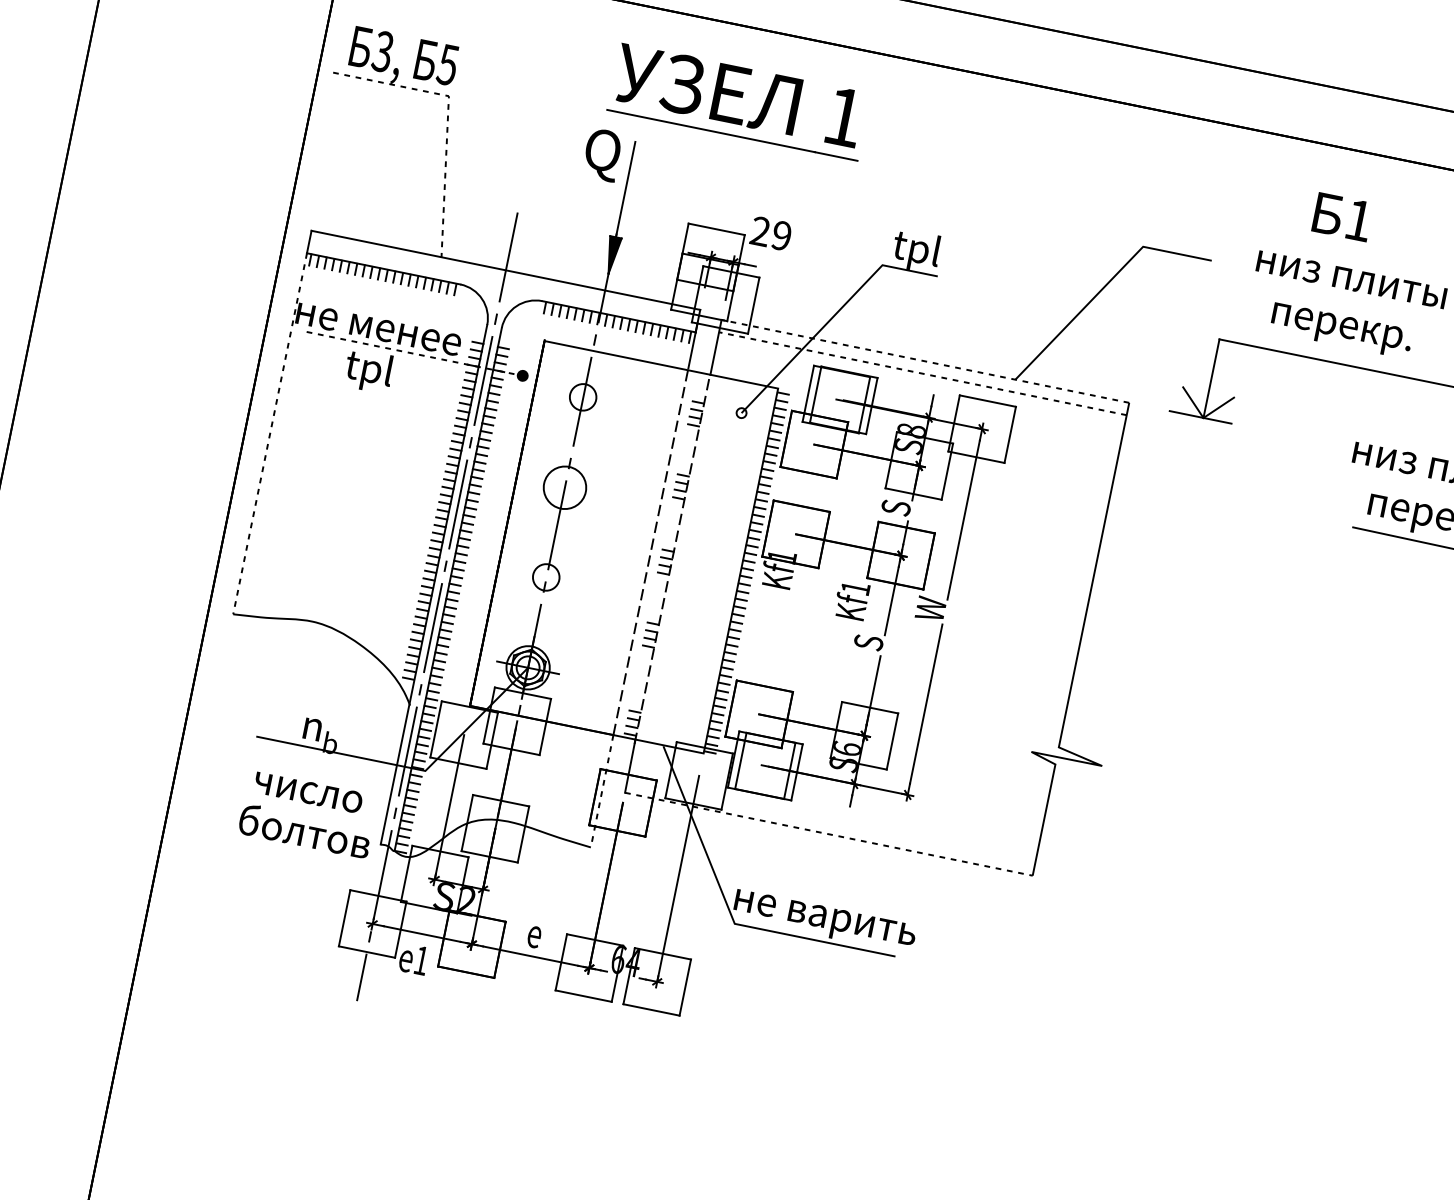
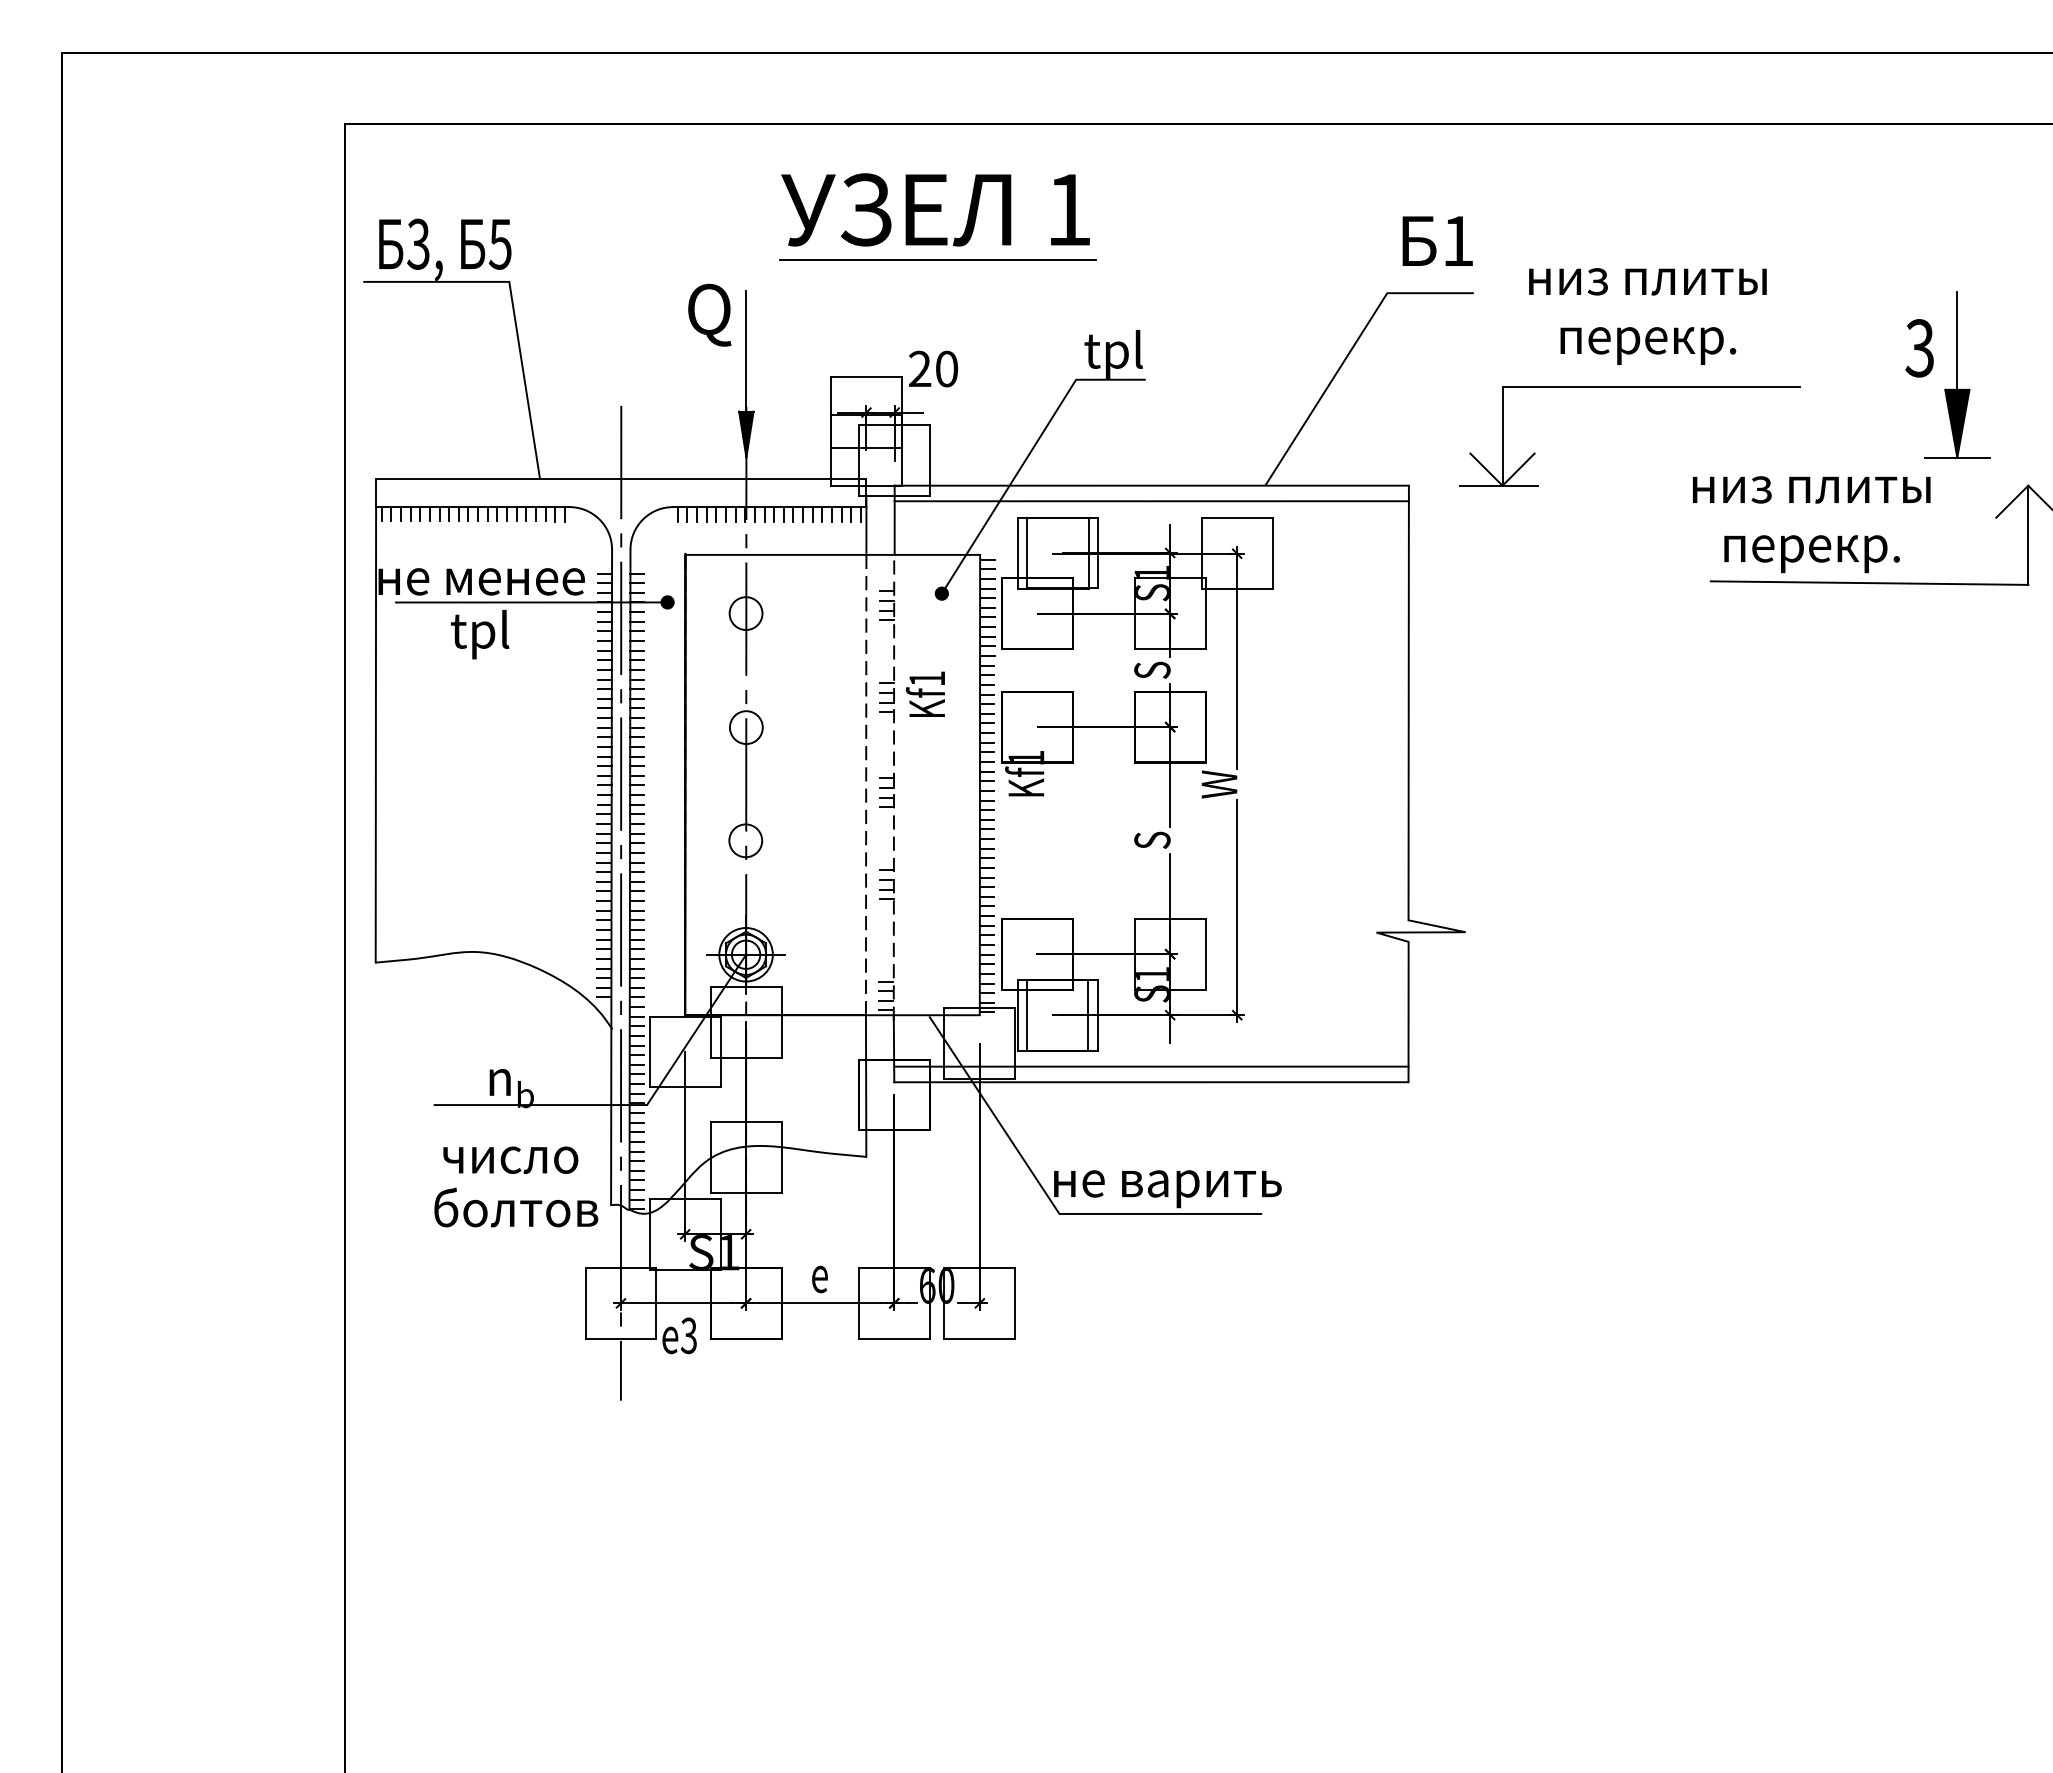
part: (738, 101) -> (937, 216), moved
line: (448, 117) -> (513, 307), dashed -> solid
text: (1342, 216) -> (1437, 240), moved
text: (781, 235) -> (946, 368), 29 -> 20
line: (414, 353) -> (531, 602), dashed -> solid
line: (925, 361) -> (1151, 485), dashed -> solid
line: (922, 373) -> (1151, 501), dashed -> solid
fill: (741, 412) -> (941, 593), added
text: (911, 430) -> (1151, 573), S8 -> S1
line: (269, 433) -> (375, 734), dashed -> solid
circle: (564, 487) -> (745, 727), size x0.62
text: (851, 599) -> (925, 693), moved
text: (847, 748) -> (1152, 973), S6 -> S1
line: (602, 791) -> (866, 1086), dashed -> solid
line: (831, 821) -> (1151, 1066), added
line: (828, 834) -> (1151, 1082), dashed -> solid
text: (466, 901) -> (728, 1252), S2 -> S1
text: (421, 960) -> (688, 1335), e1 -> e3
text: (632, 962) -> (945, 1286), 64 -> 60

